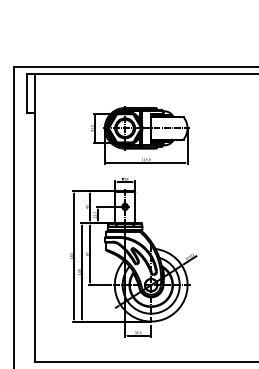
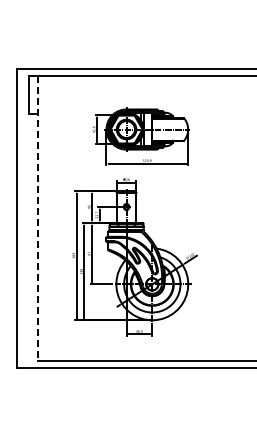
line: (34, 218) -> (37, 218), solid -> dashed

